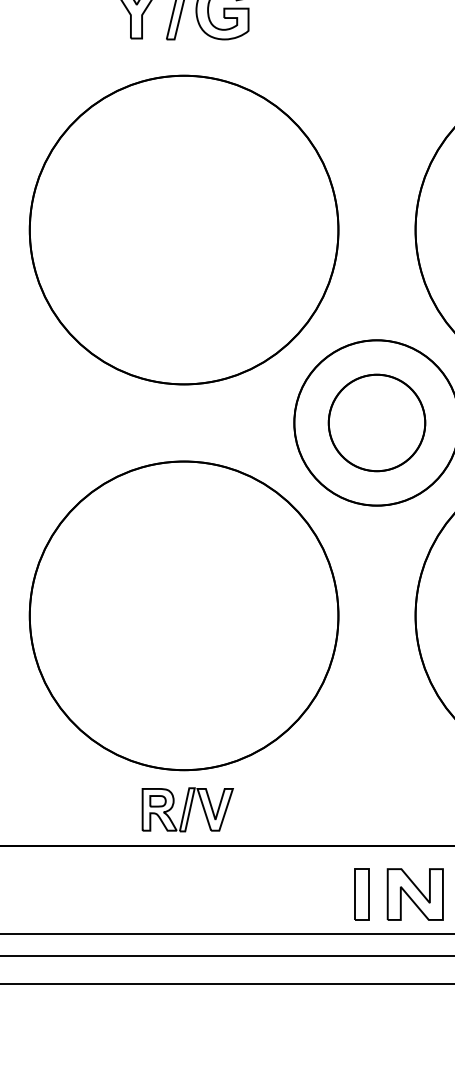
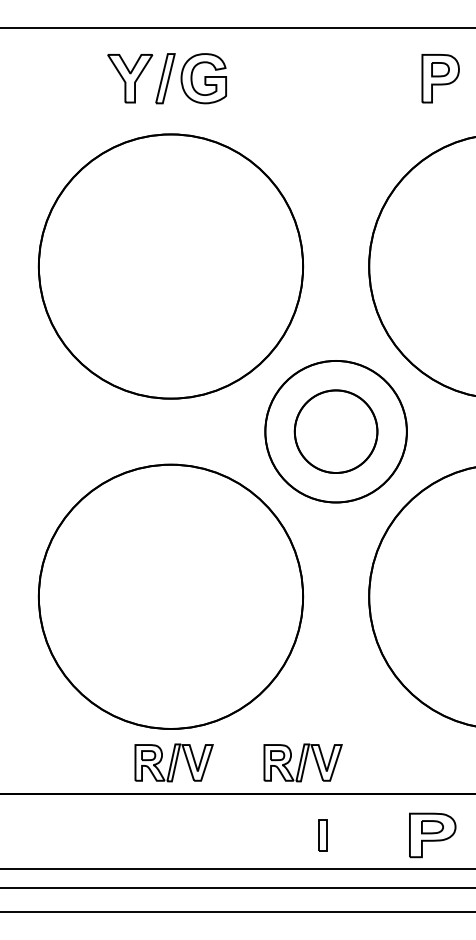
part: (337, 809) -> (302, 762), added
part: (361, 894) -> (322, 835), size x0.7
part: (414, 894) -> (368, 835), removed

